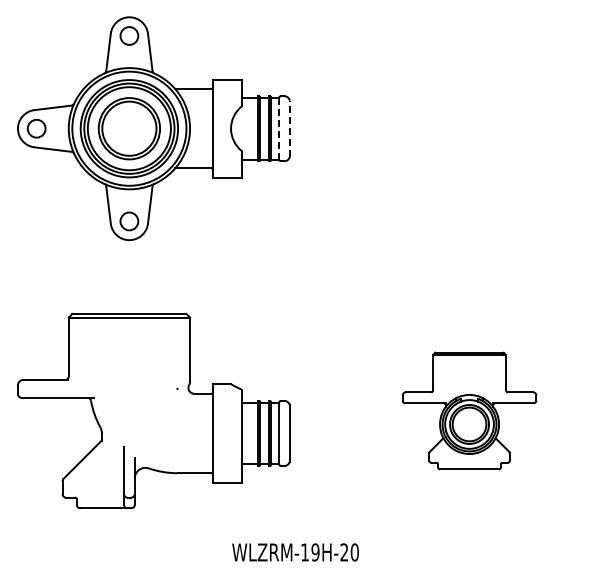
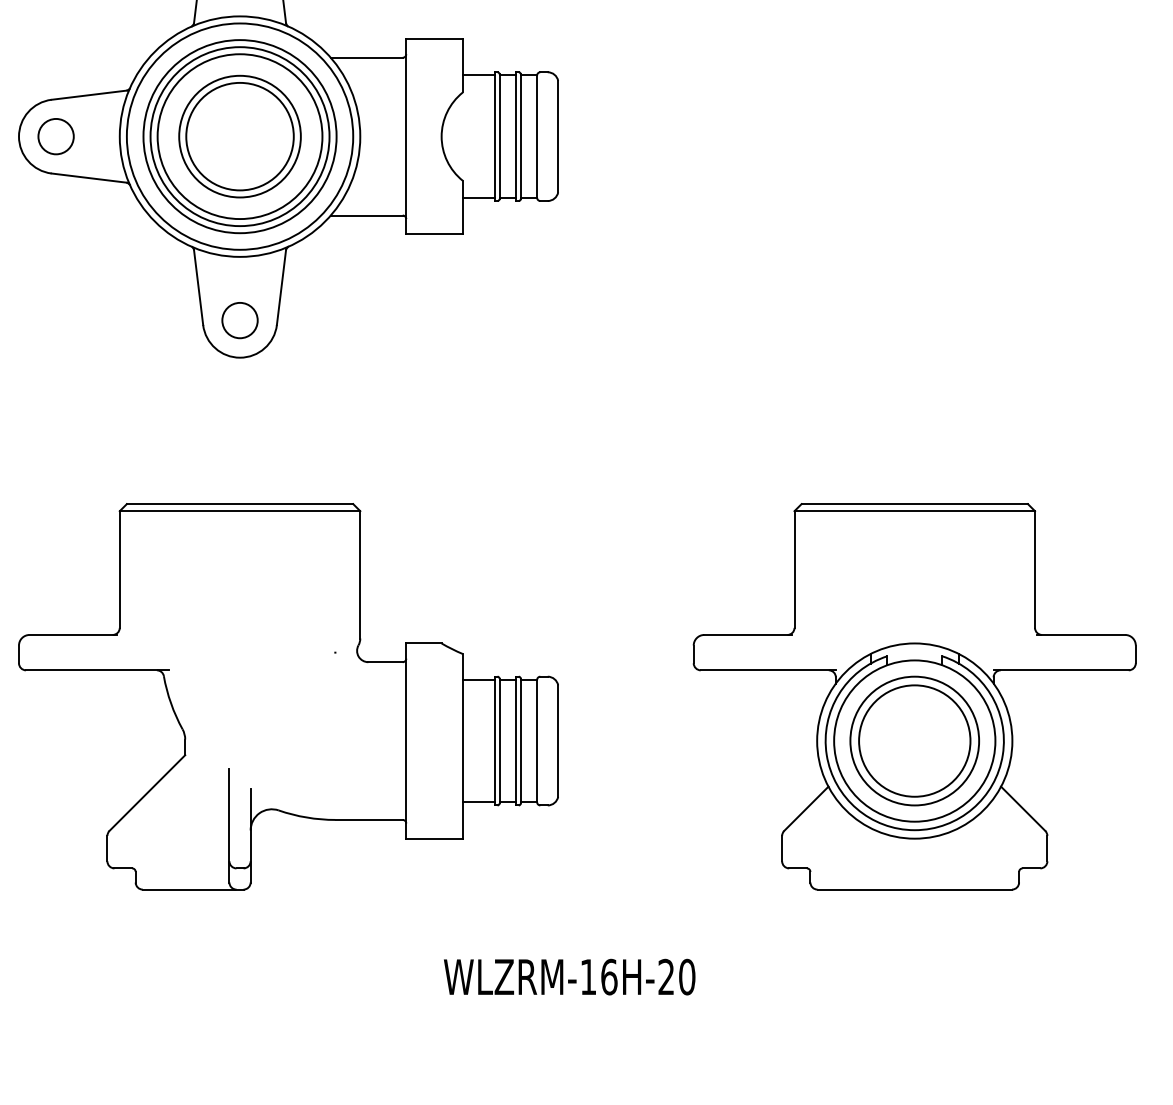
line: (279, 128) -> (537, 136), dashed -> solid
line: (289, 128) -> (557, 136), dashed -> solid
part: (469, 410) -> (914, 695), size x1.67
text: (315, 552) -> (609, 977), WLZRM-19H-20 -> WLZRM-16H-20

